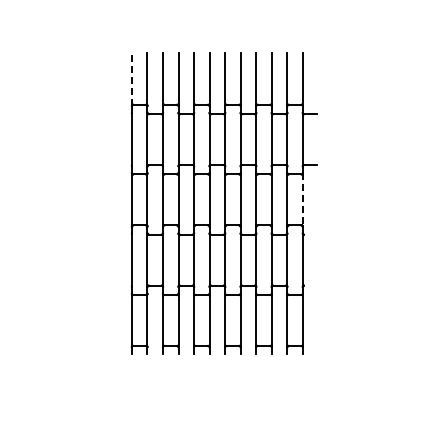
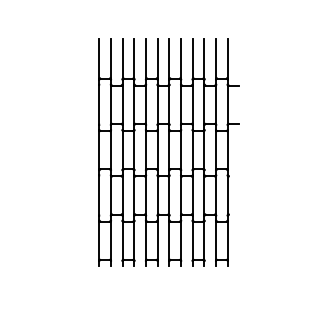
line: (131, 79) -> (98, 59), dashed -> solid
line: (302, 199) -> (227, 149), dashed -> solid

